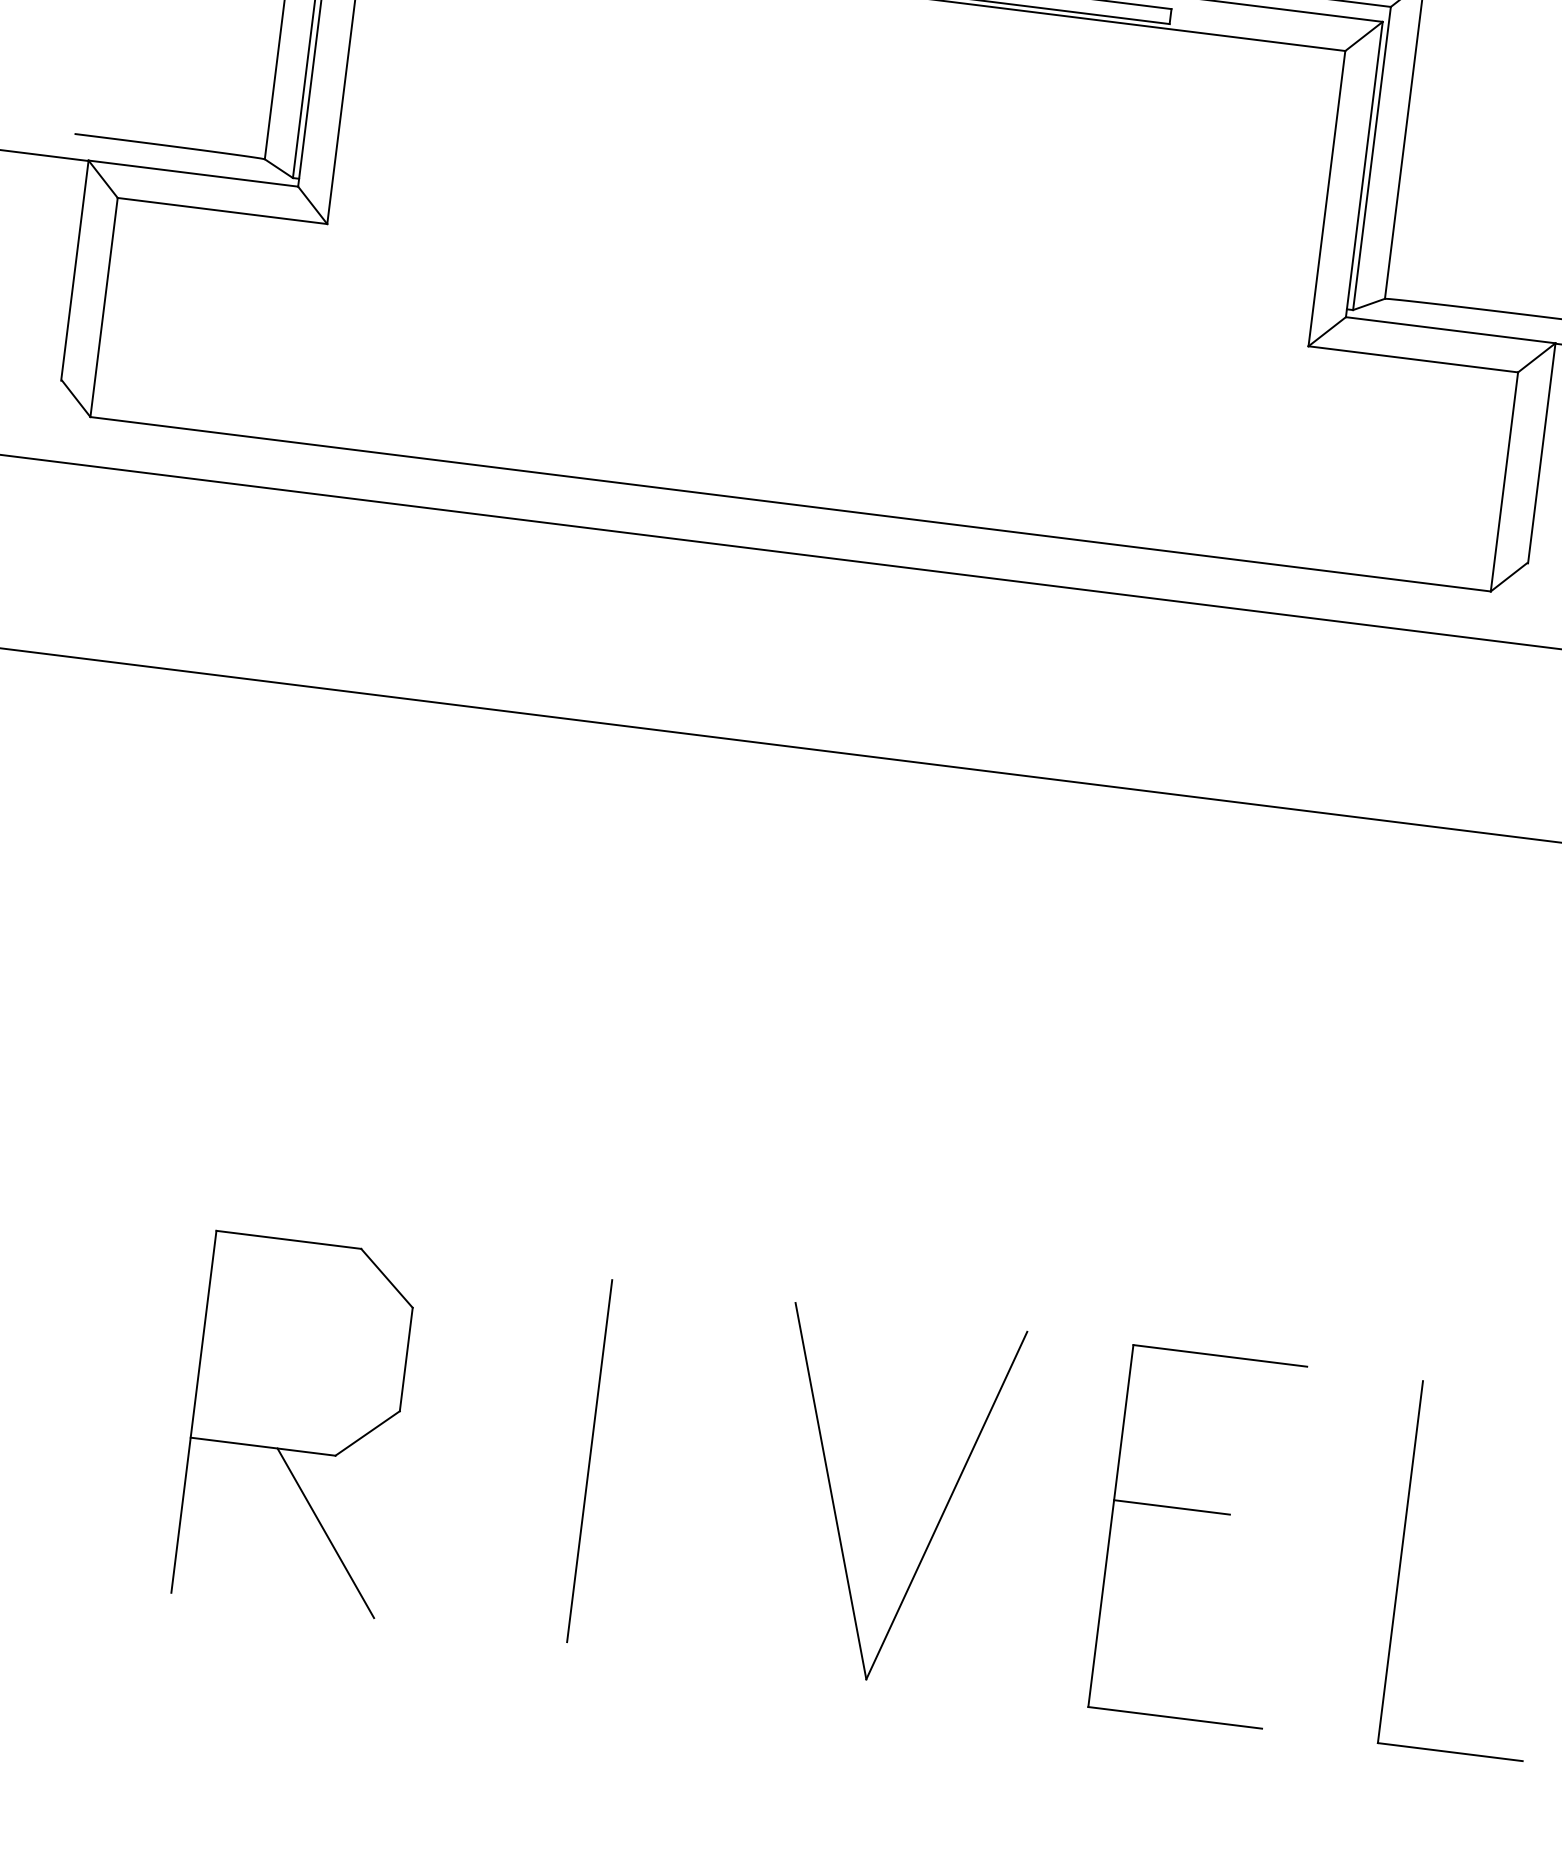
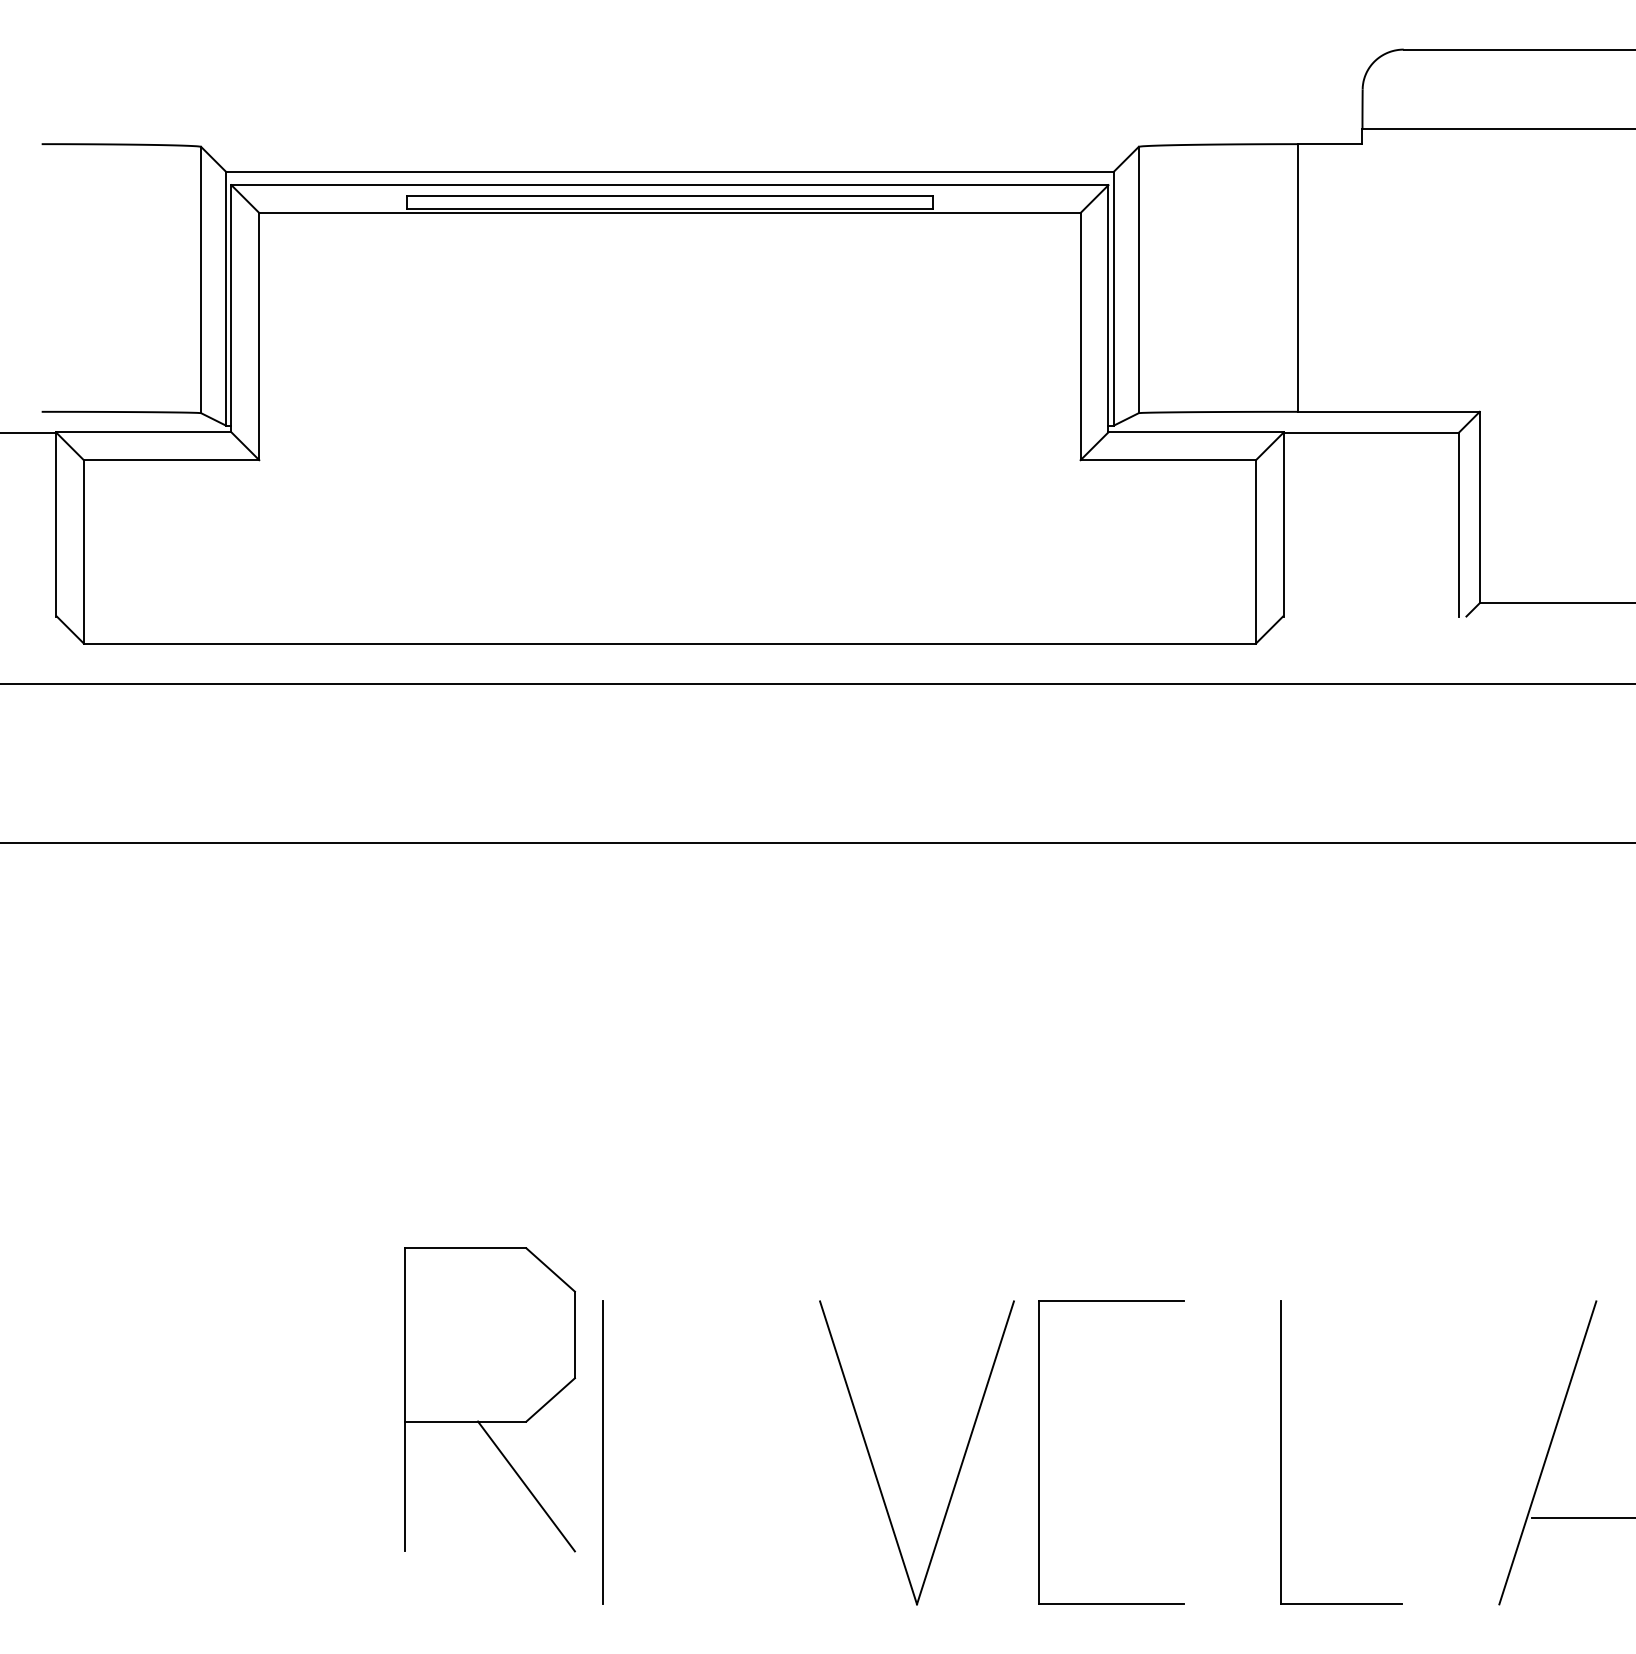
part: (294, 1423) -> (489, 1399), moved
line: (1171, 1507) -> (1086, 1431), removed
part: (835, 1509) -> (874, 1467), moved

